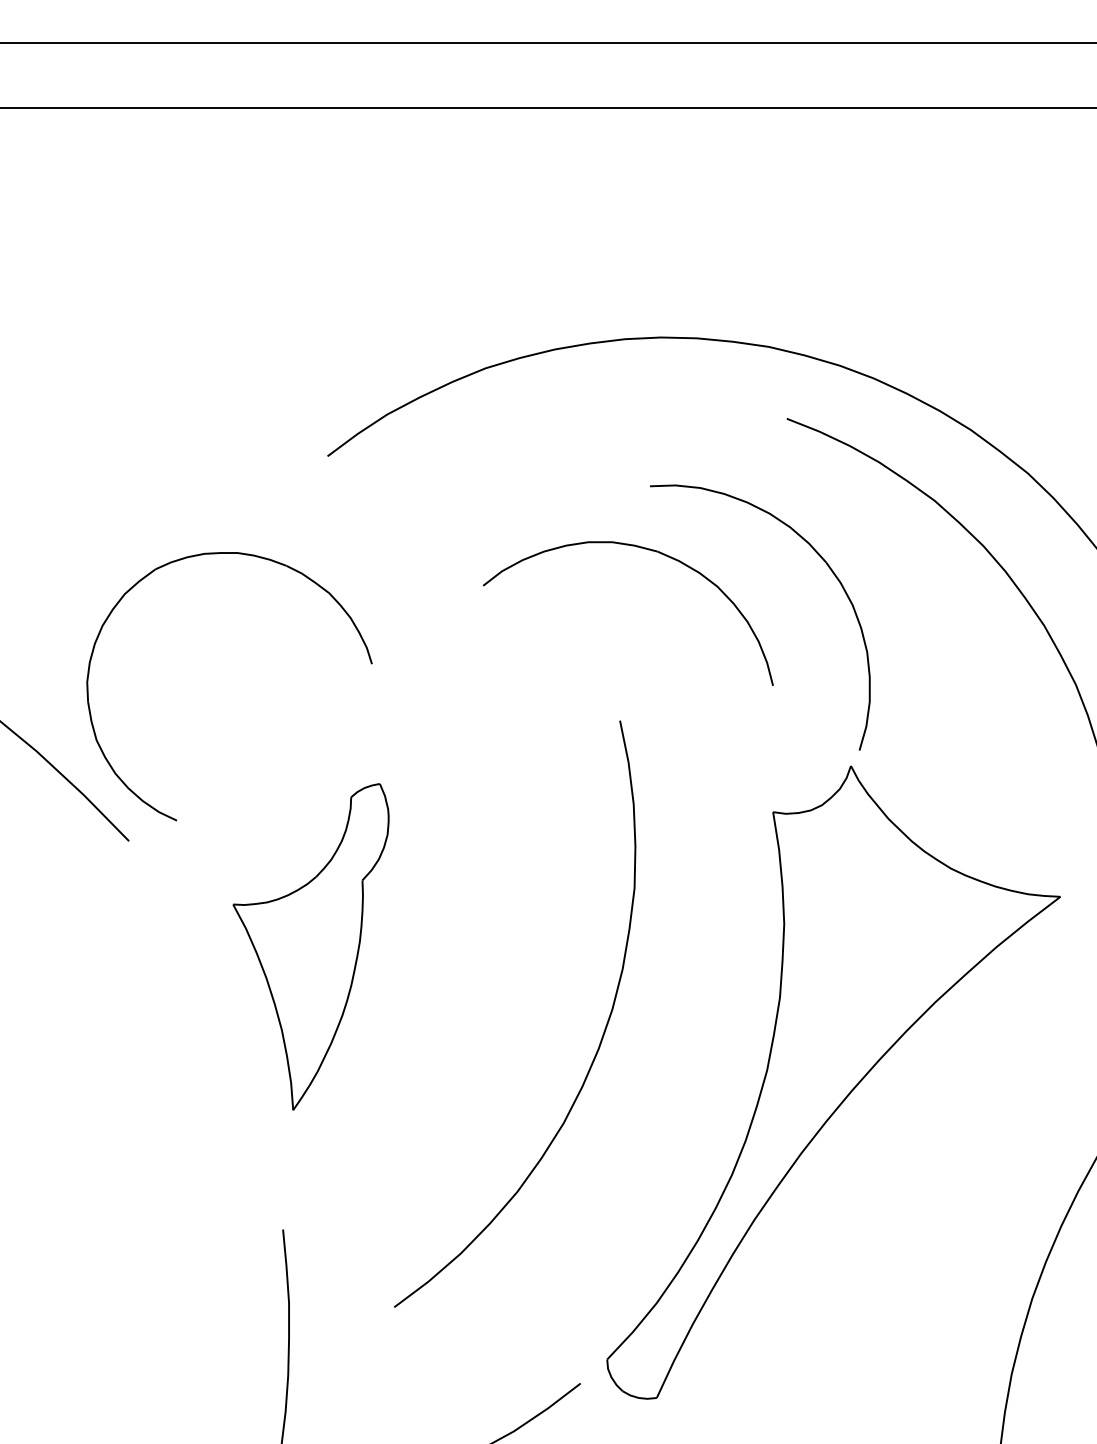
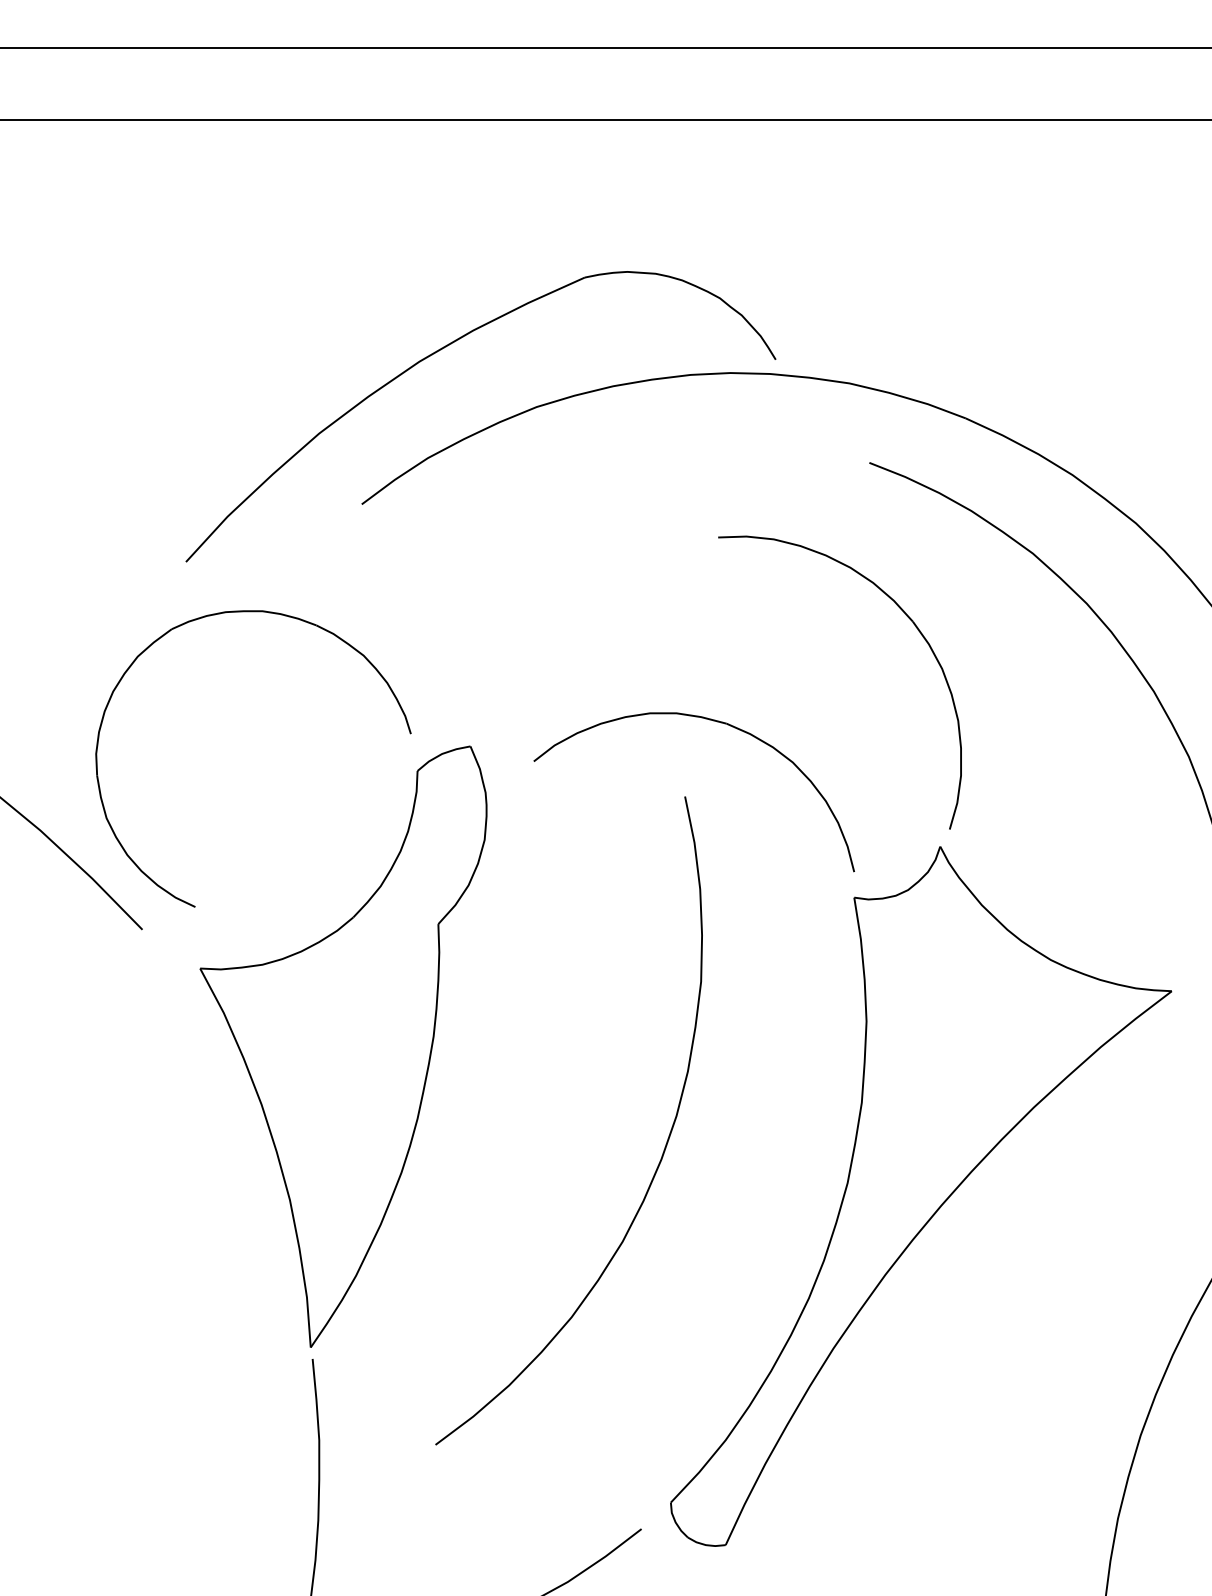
part: (397, 318) -> (439, 351), added
part: (642, 548) -> (709, 720), moved
part: (310, 946) -> (343, 1046), size x1.67

